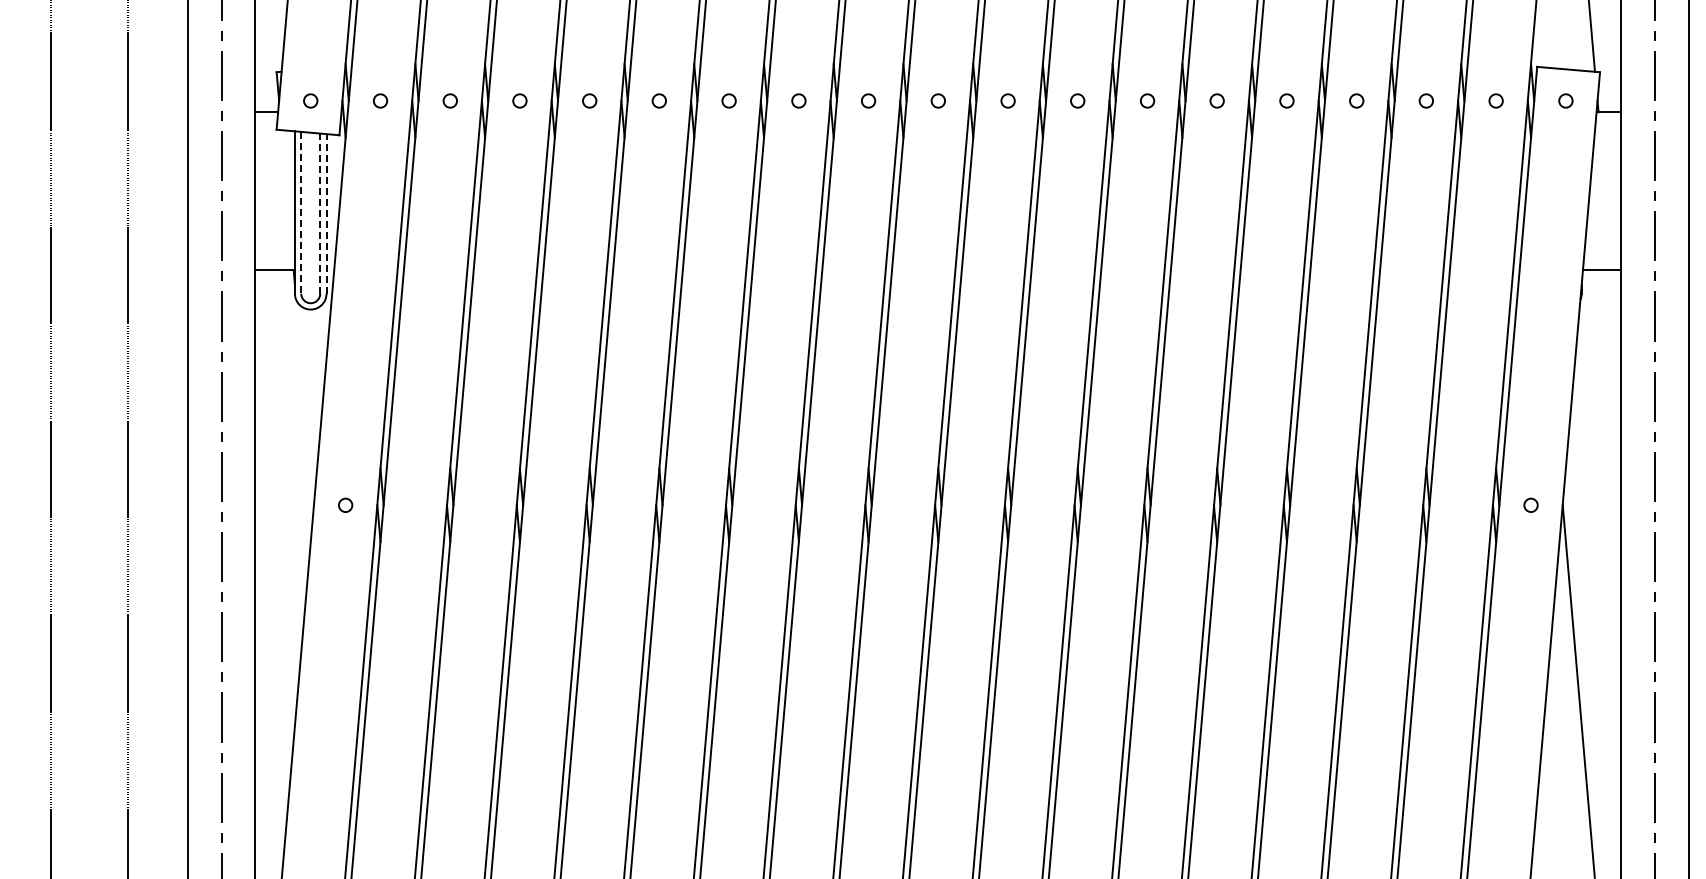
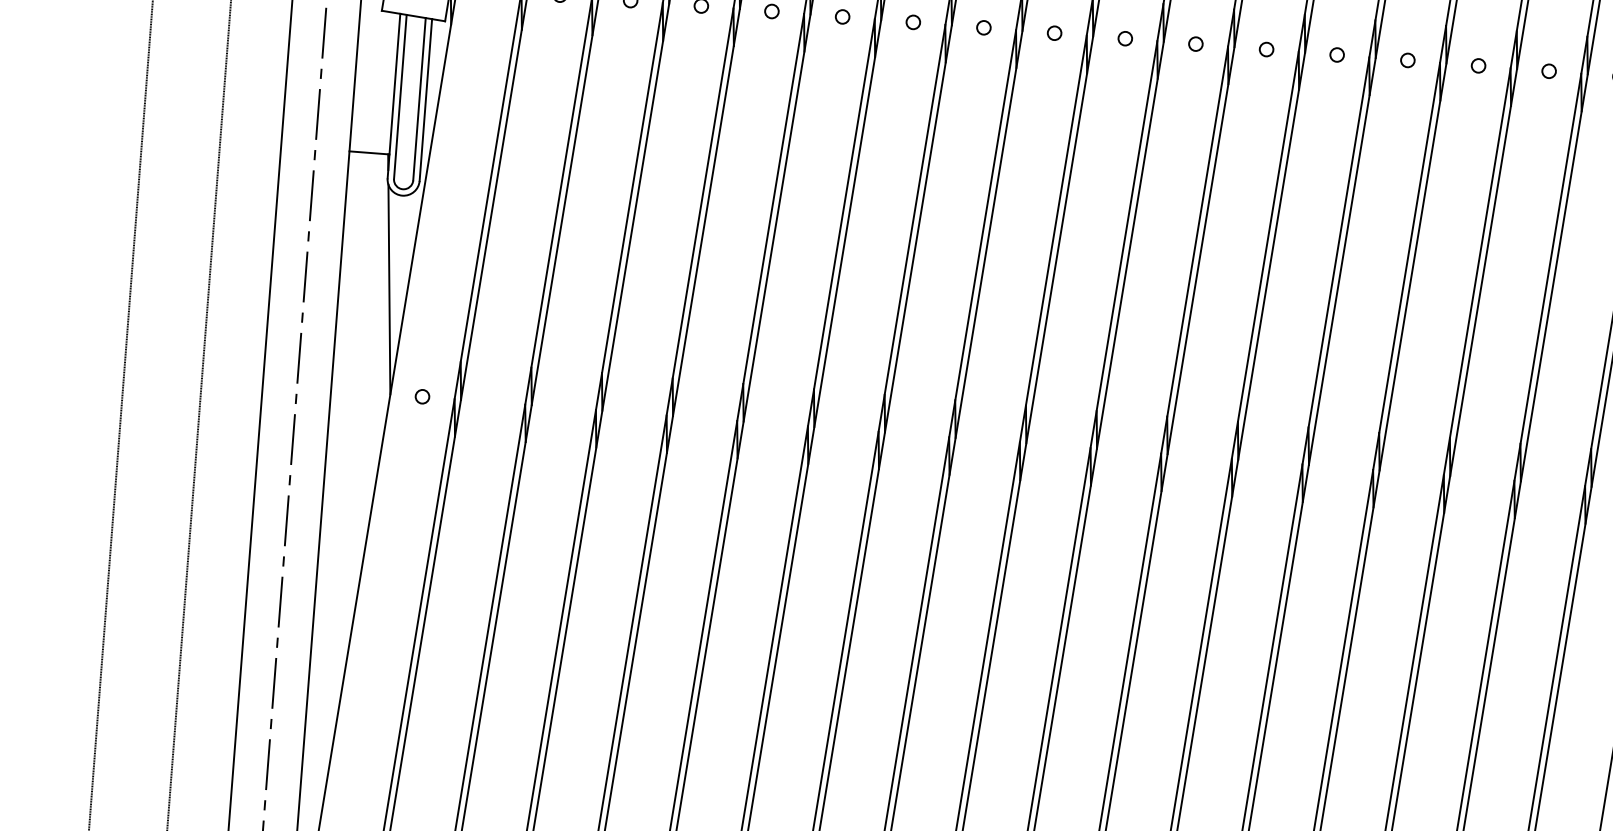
line: (301, 212) -> (400, 96), dashed -> solid
line: (320, 213) -> (419, 99), dashed -> solid
line: (326, 213) -> (425, 99), dashed -> solid
line: (304, 402) -> (388, 289), added

